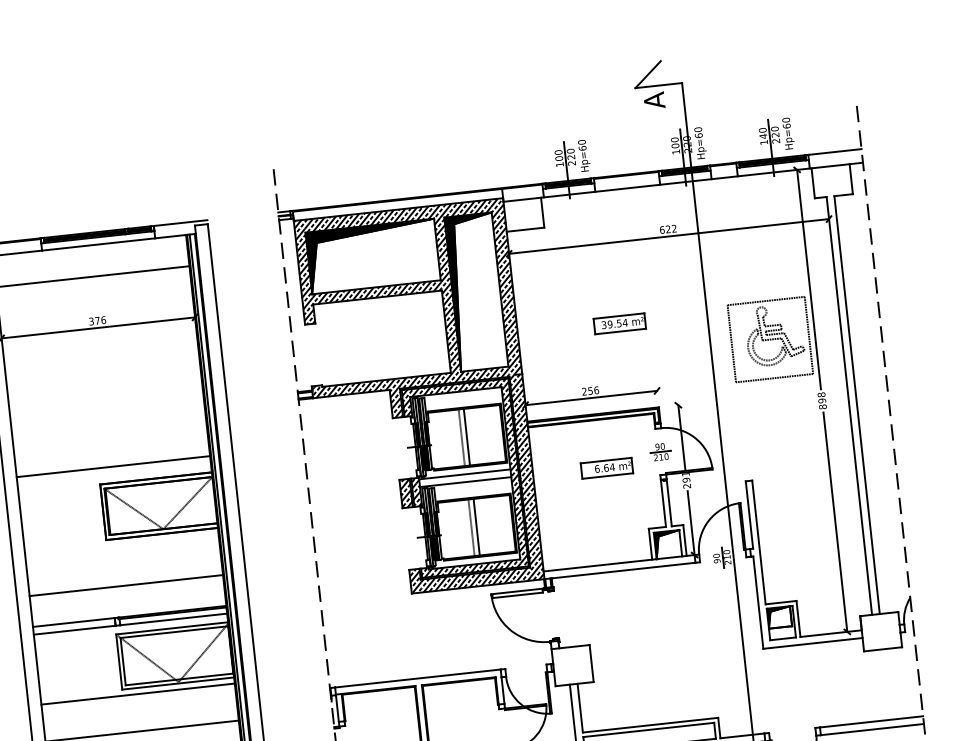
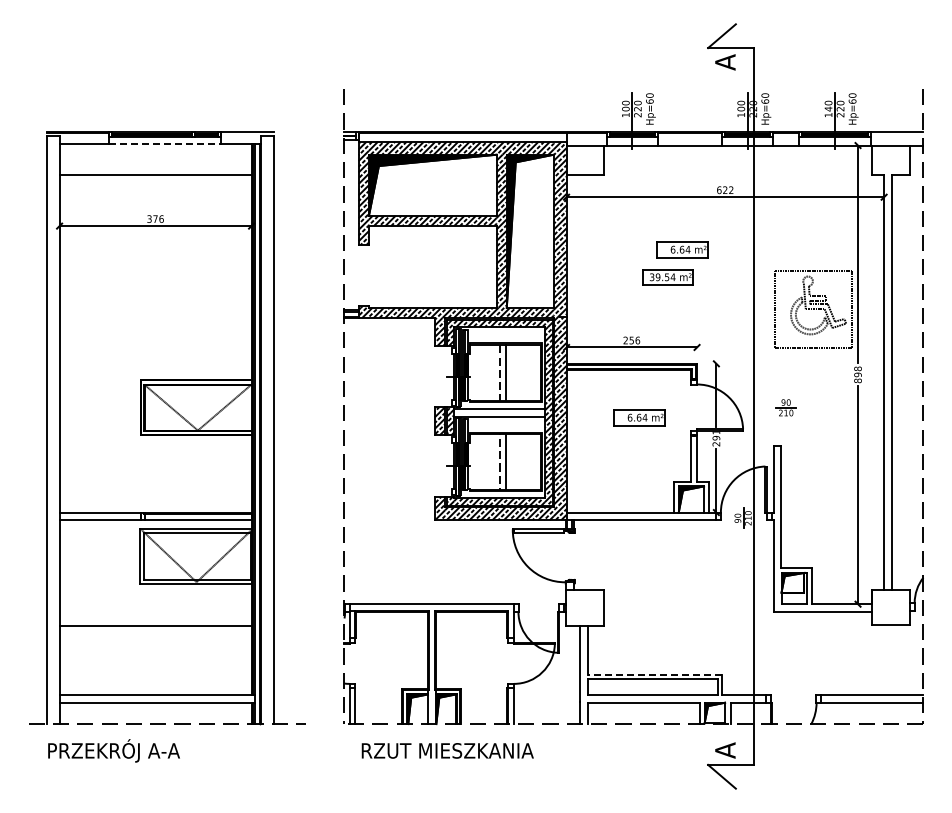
line: (99, 244) -> (165, 144), solid -> dashed
part: (631, 293) -> (682, 249), added
part: (660, 451) -> (785, 407), moved
line: (113, 466) -> (155, 363), removed
line: (126, 585) -> (155, 481), removed
line: (138, 693) -> (155, 589), removed
line: (649, 724) -> (654, 674), solid -> dashed

